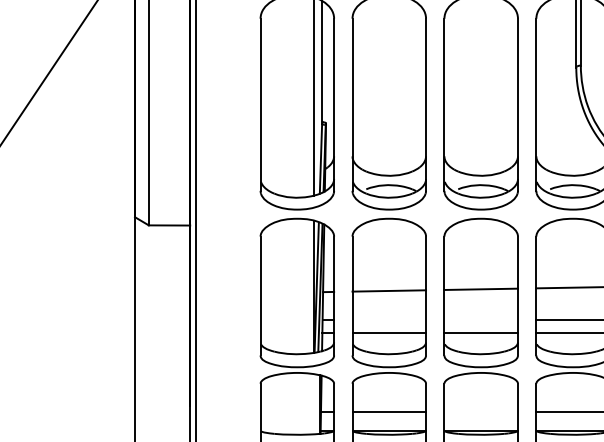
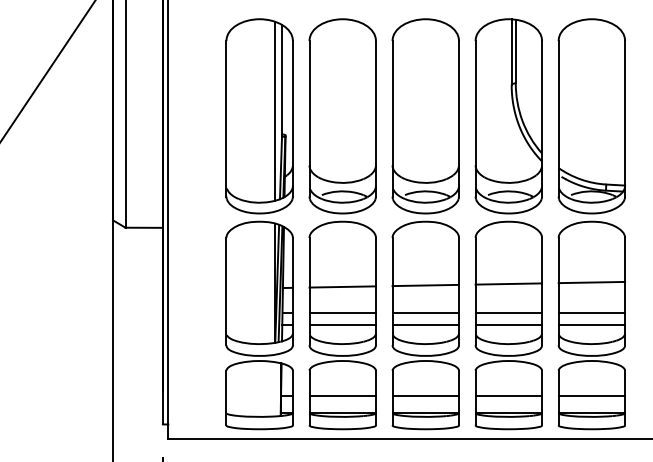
line: (389, 319) -> (342, 312), added
line: (480, 319) -> (425, 312), added
line: (480, 411) -> (425, 395), added

